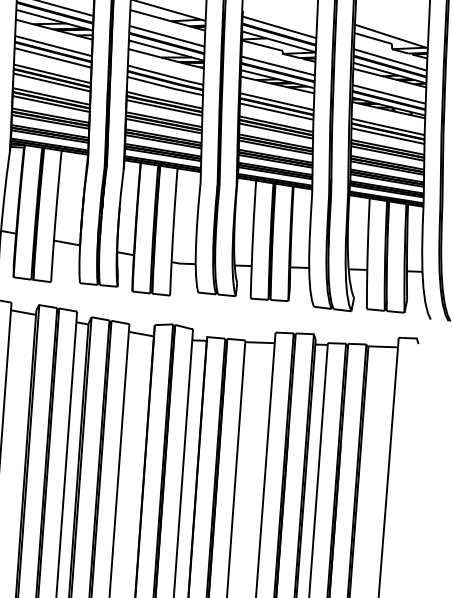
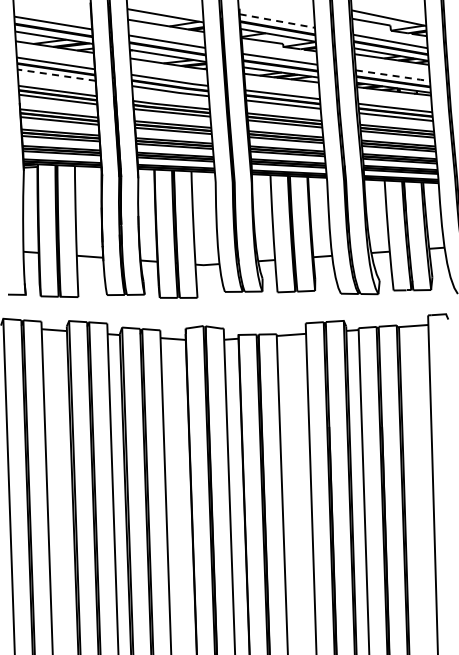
line: (279, 27) -> (277, 21), solid -> dashed
line: (52, 58) -> (56, 75), solid -> dashed
line: (390, 94) -> (394, 75), solid -> dashed

